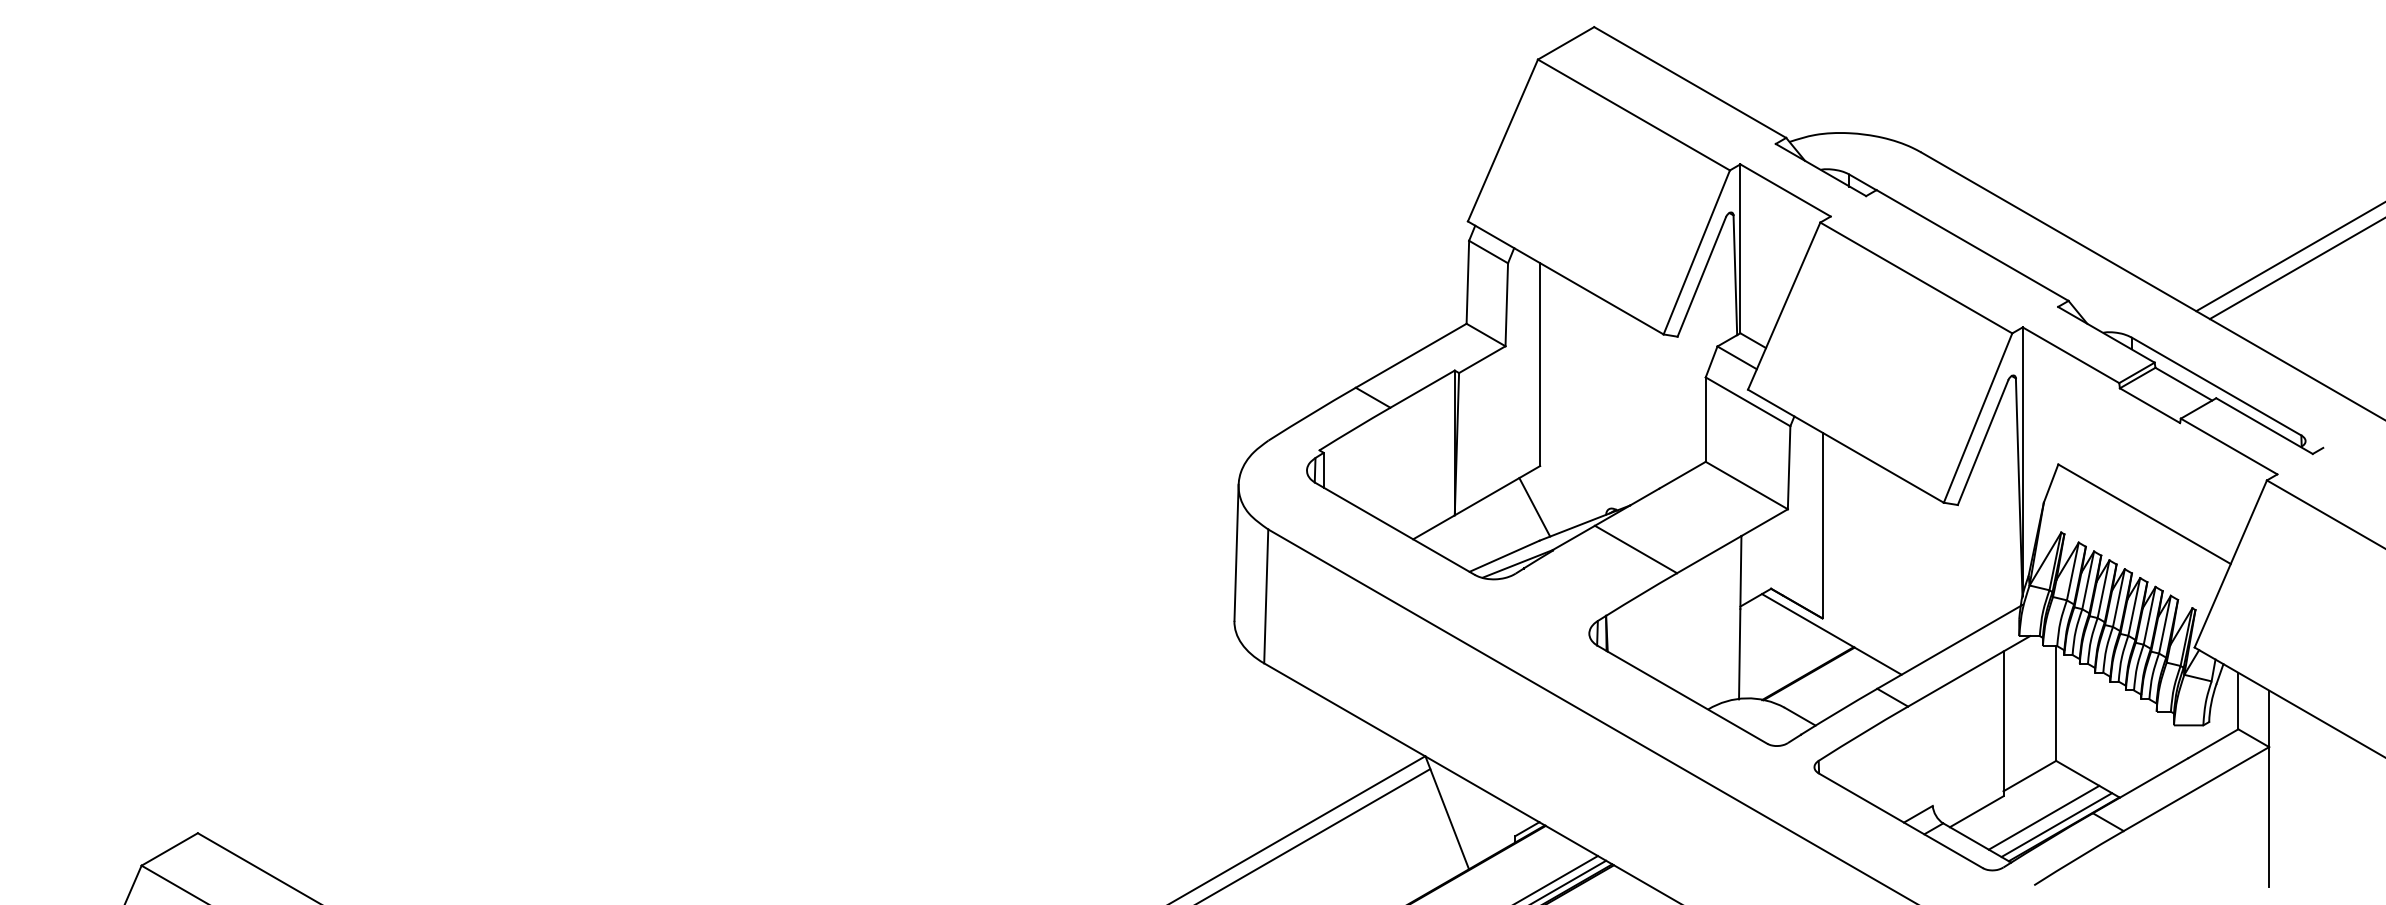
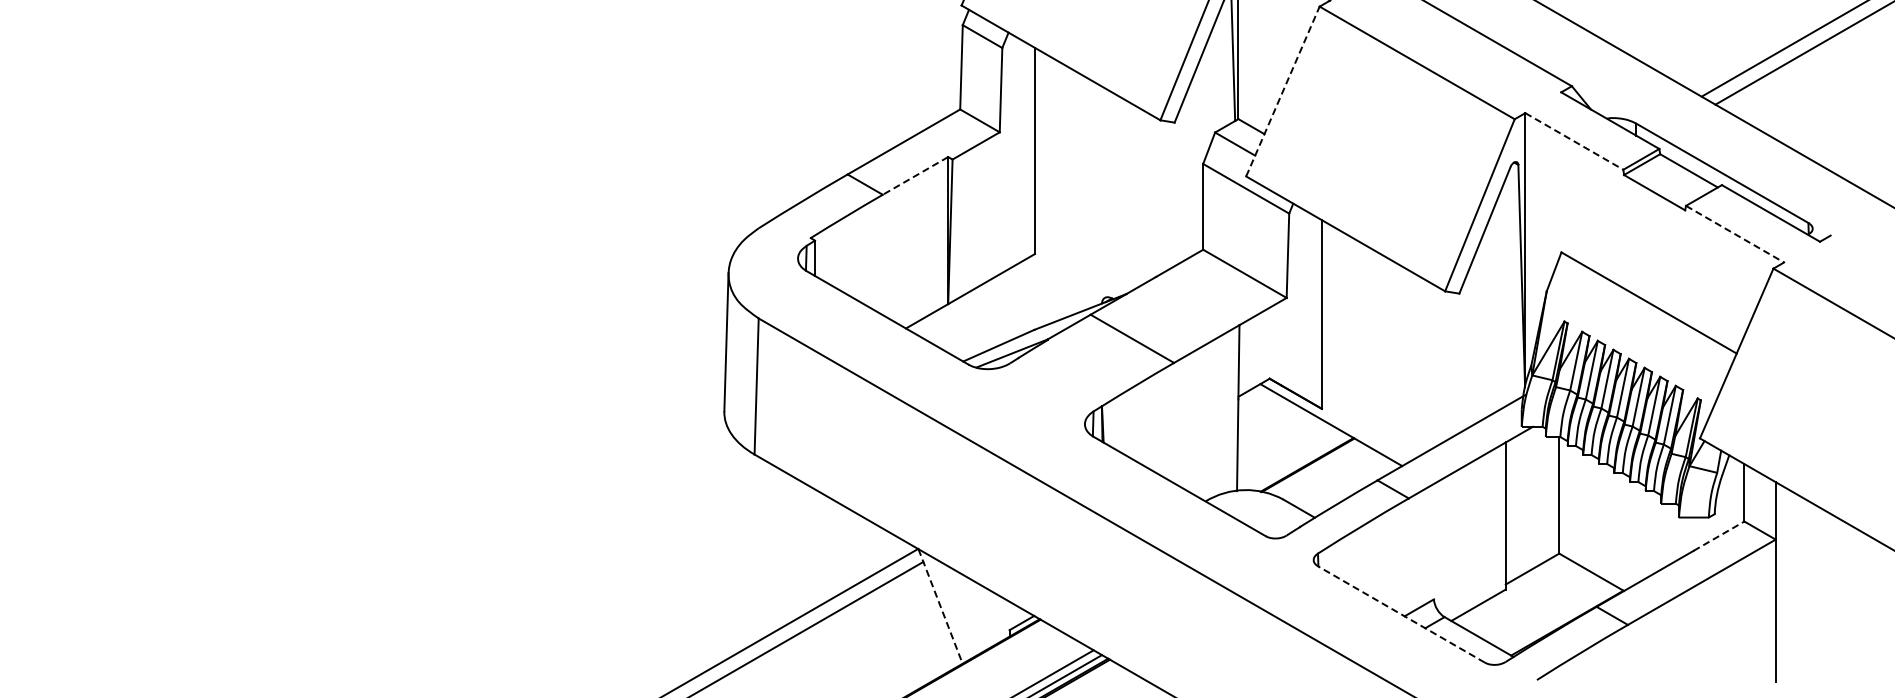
line: (1784, 305) -> (1283, 90), solid -> dashed
line: (2071, 355) -> (1574, 141), solid -> dashed
line: (1422, 389) -> (915, 176), solid -> dashed
line: (2229, 446) -> (1735, 234), solid -> dashed
line: (1534, 507) -> (1029, 296), removed
line: (2213, 743) -> (1719, 535), solid -> dashed
line: (1447, 813) -> (940, 607), solid -> dashed
line: (2043, 817) -> (1546, 611), removed
line: (1900, 820) -> (1401, 614), solid -> dashed
line: (2056, 825) -> (1559, 619), removed

